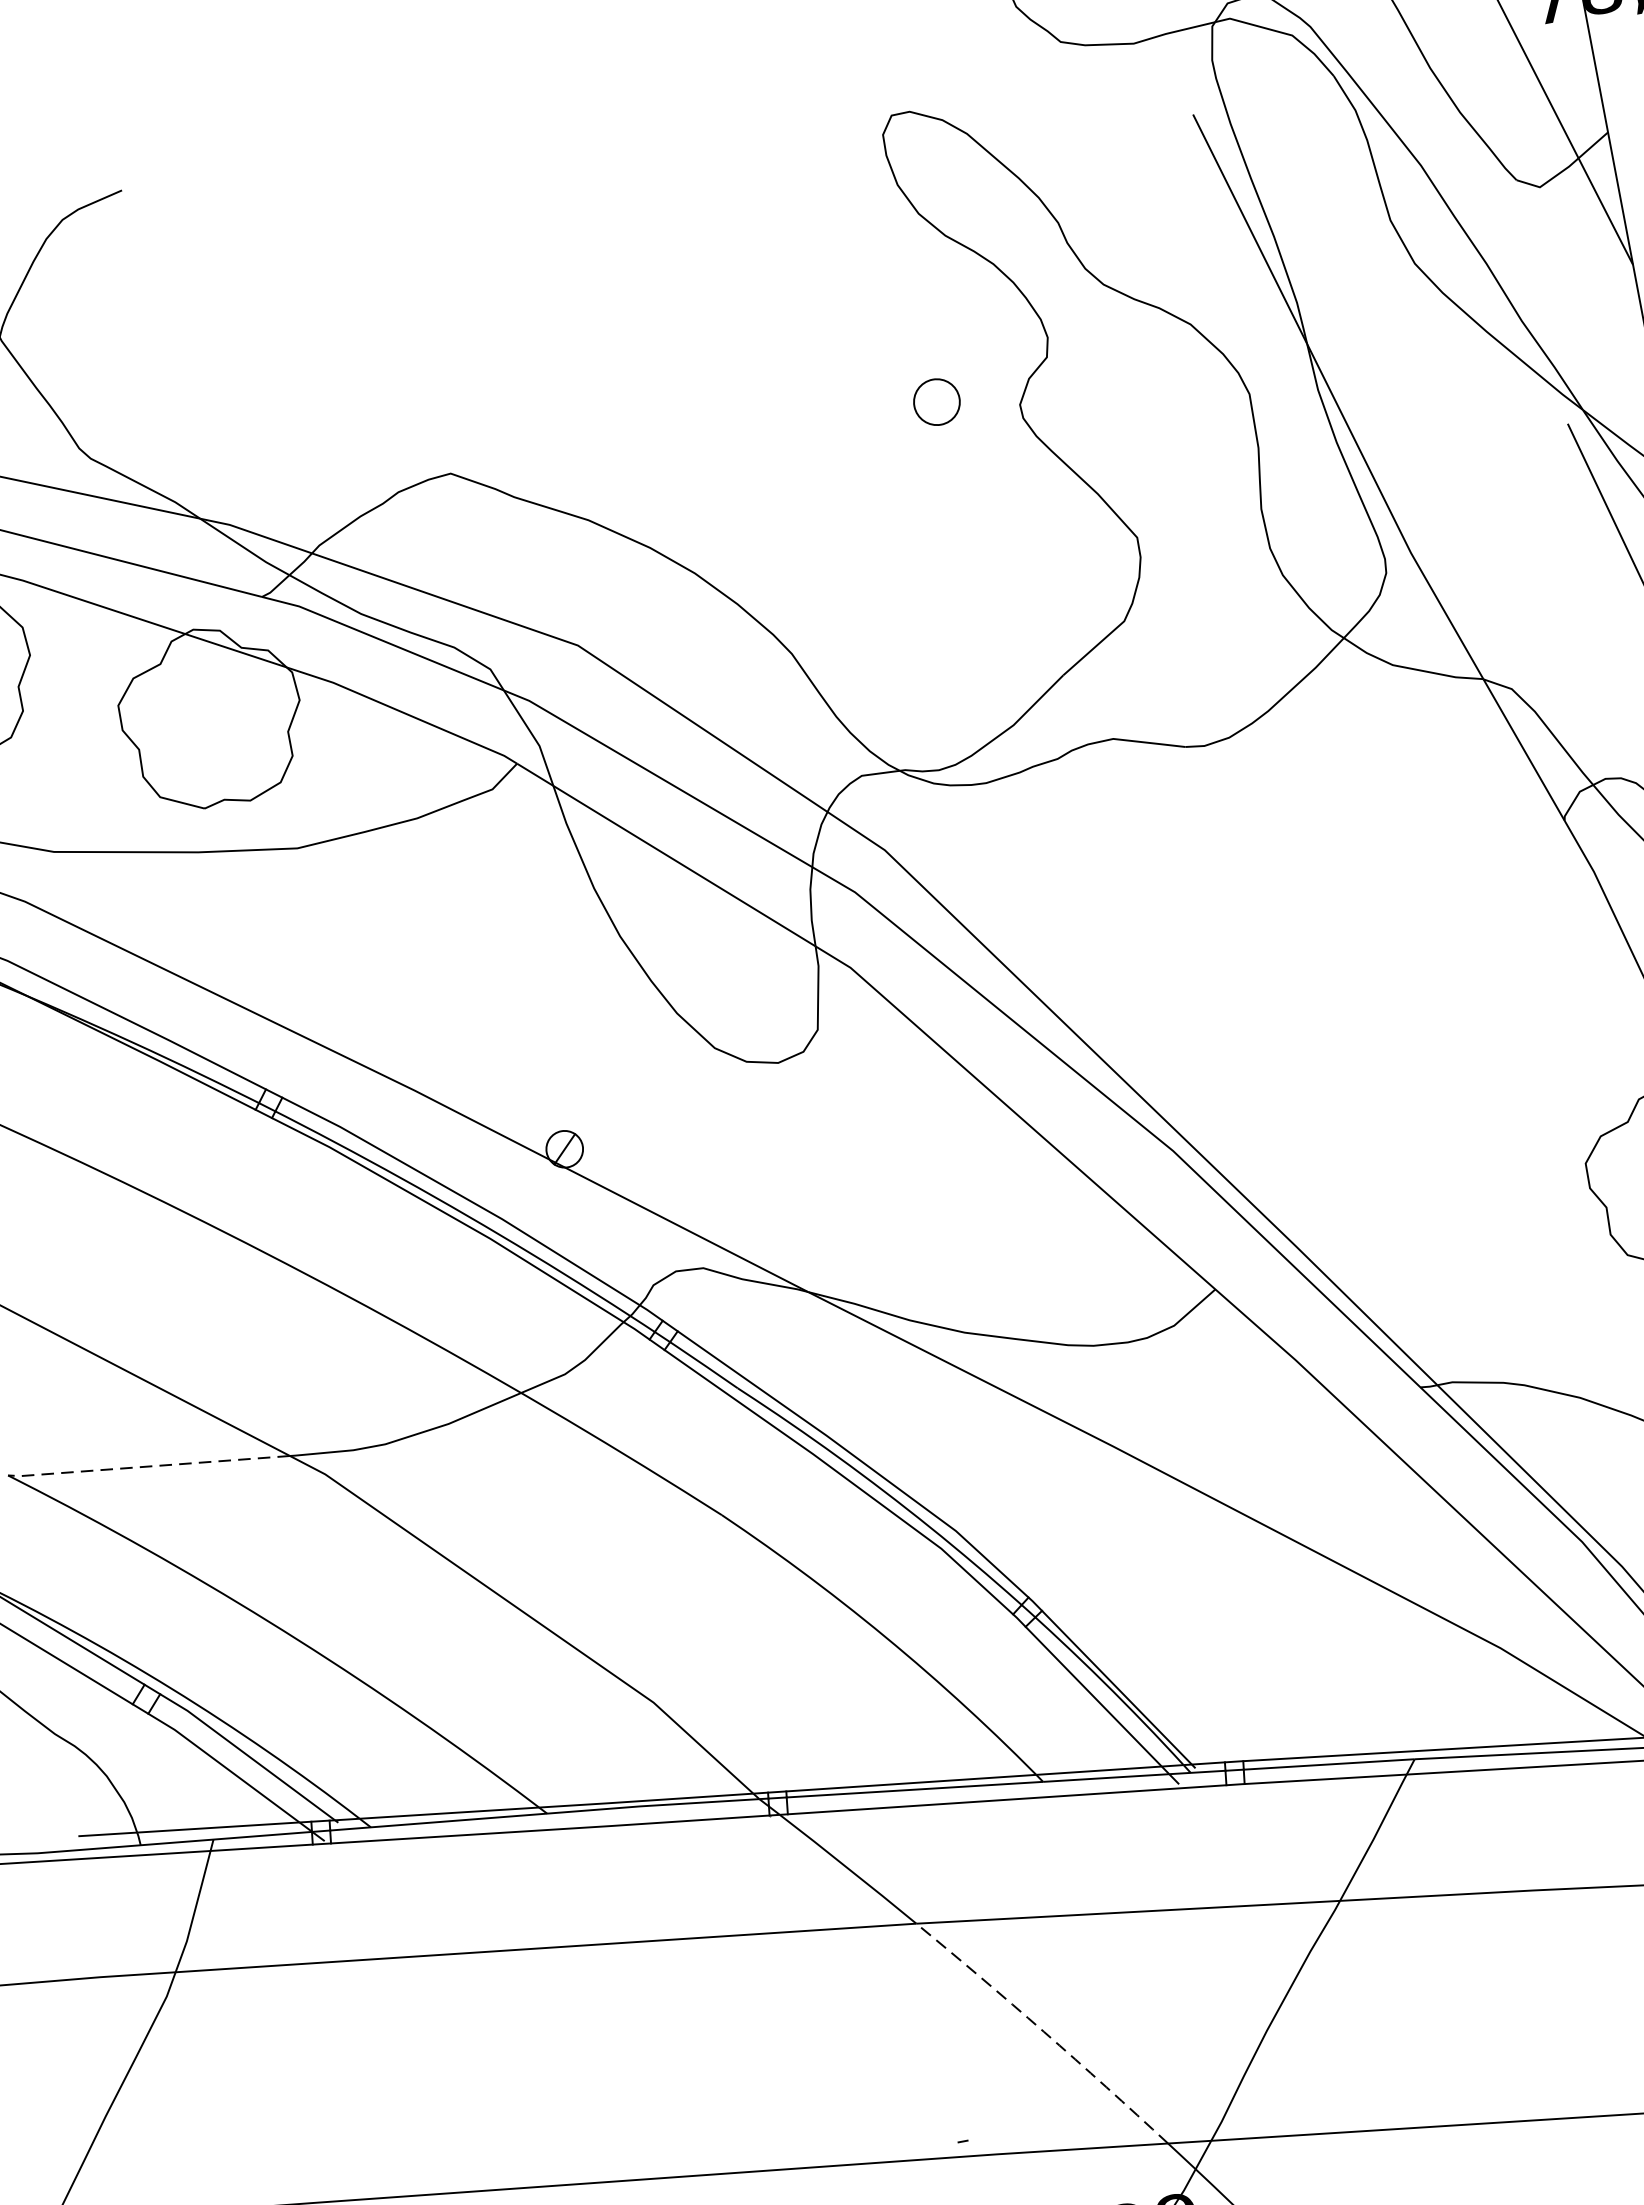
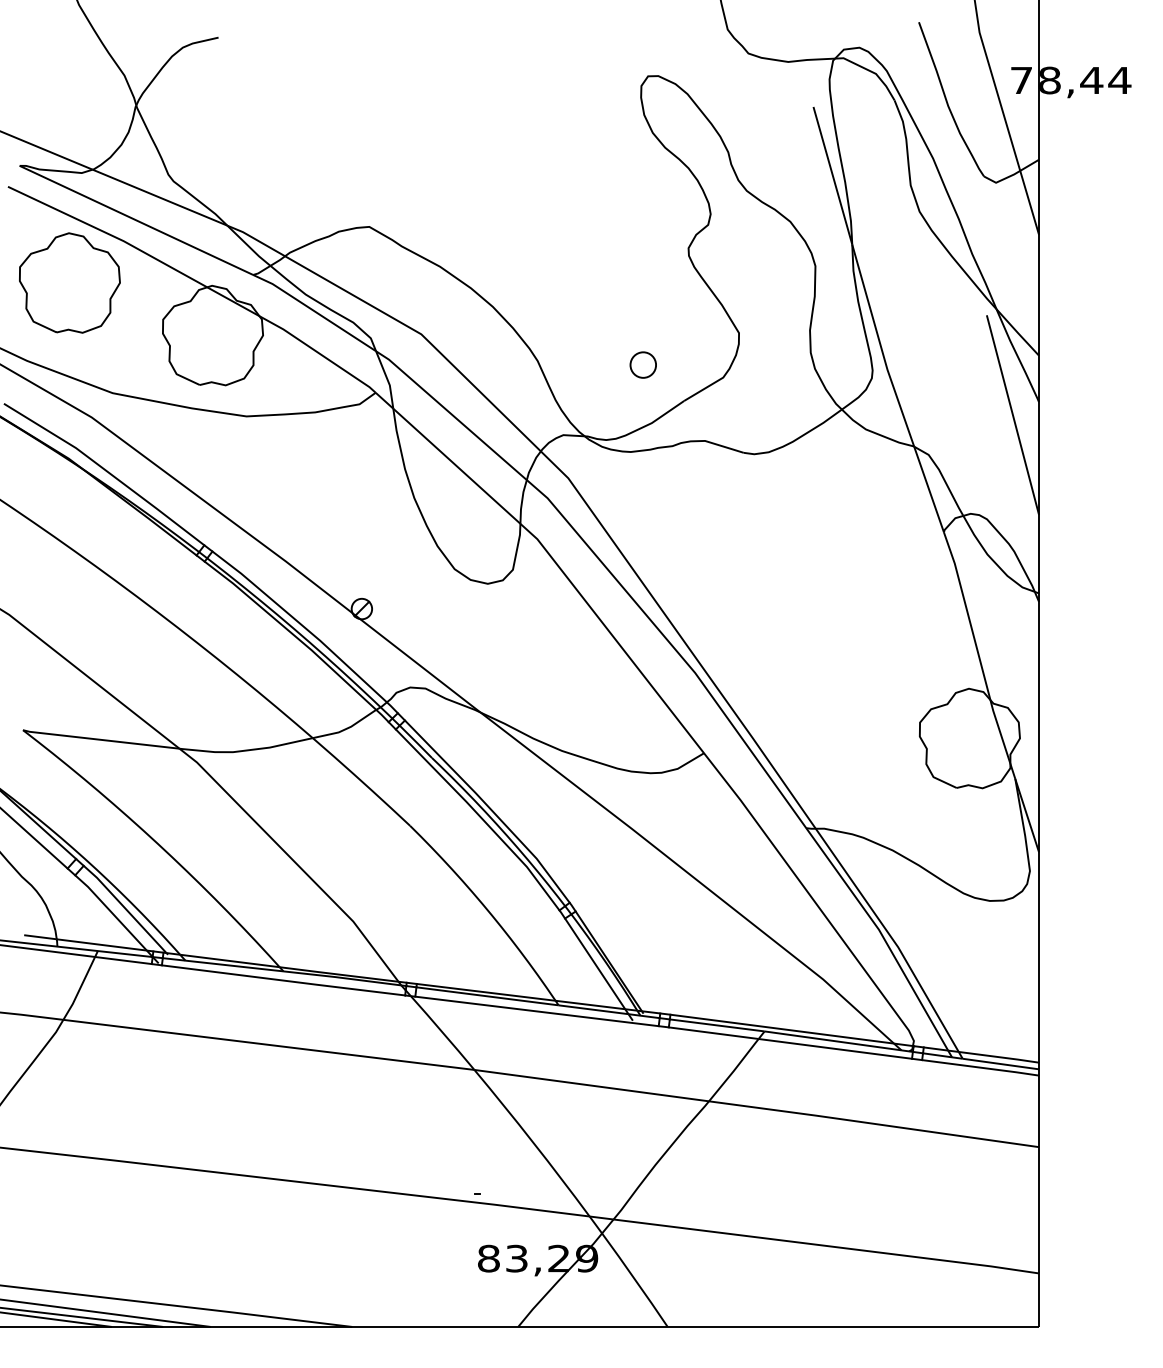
part: (935, 401) -> (642, 364), moved
line: (147, 1466) -> (100, 739), dashed -> solid
arc: (1044, 2031) -> (533, 1142), dashed -> solid

